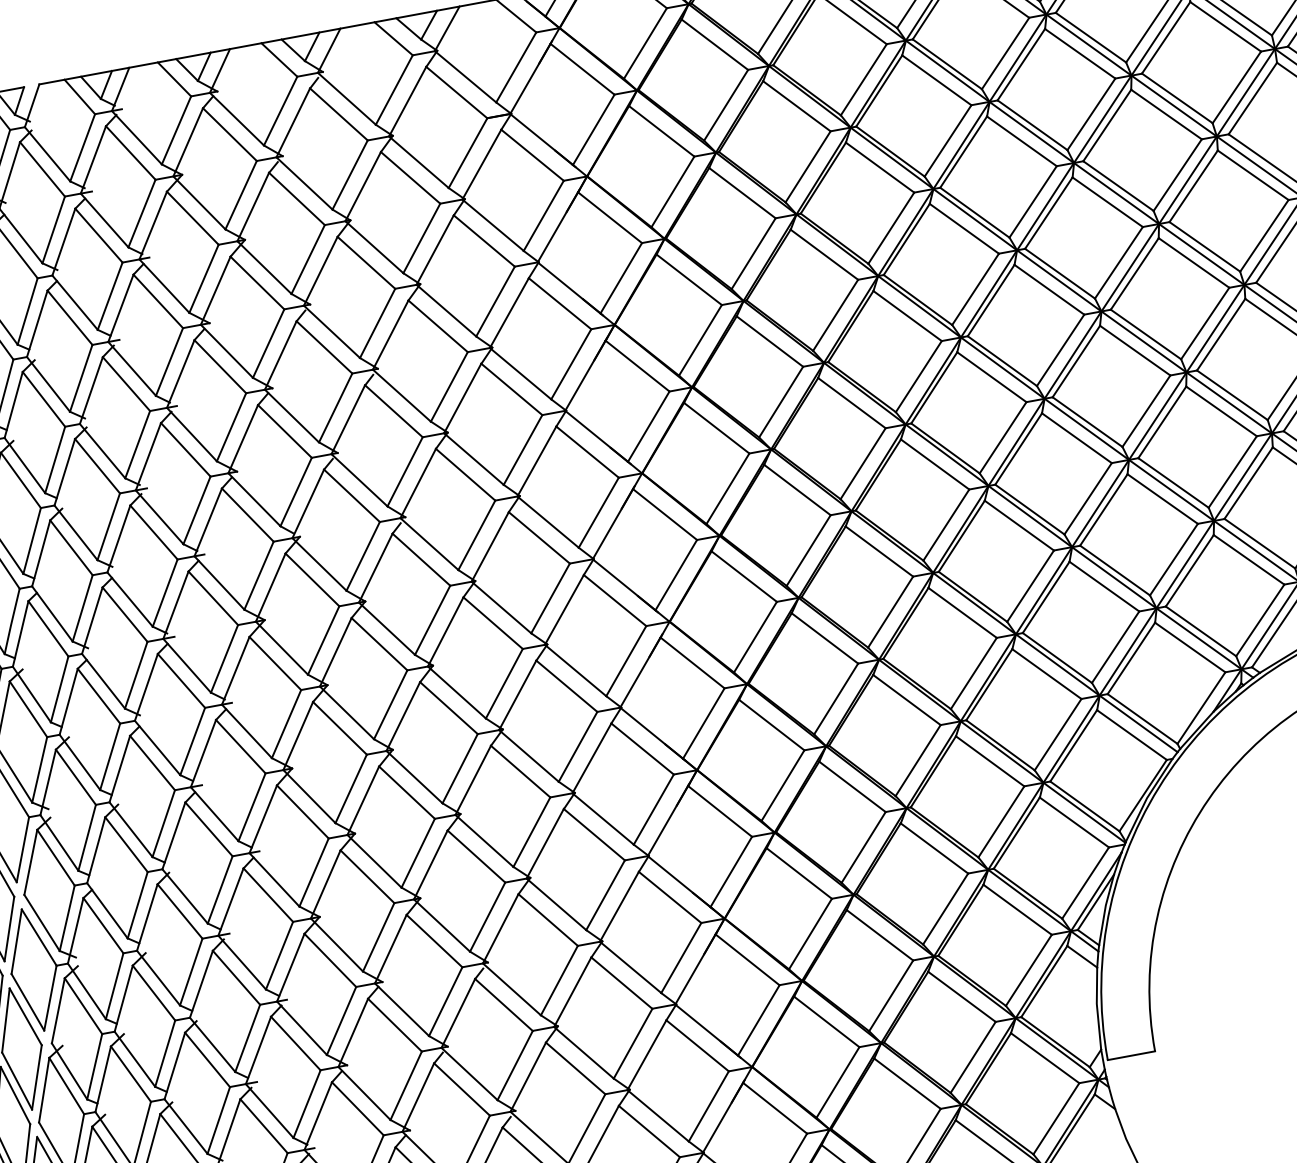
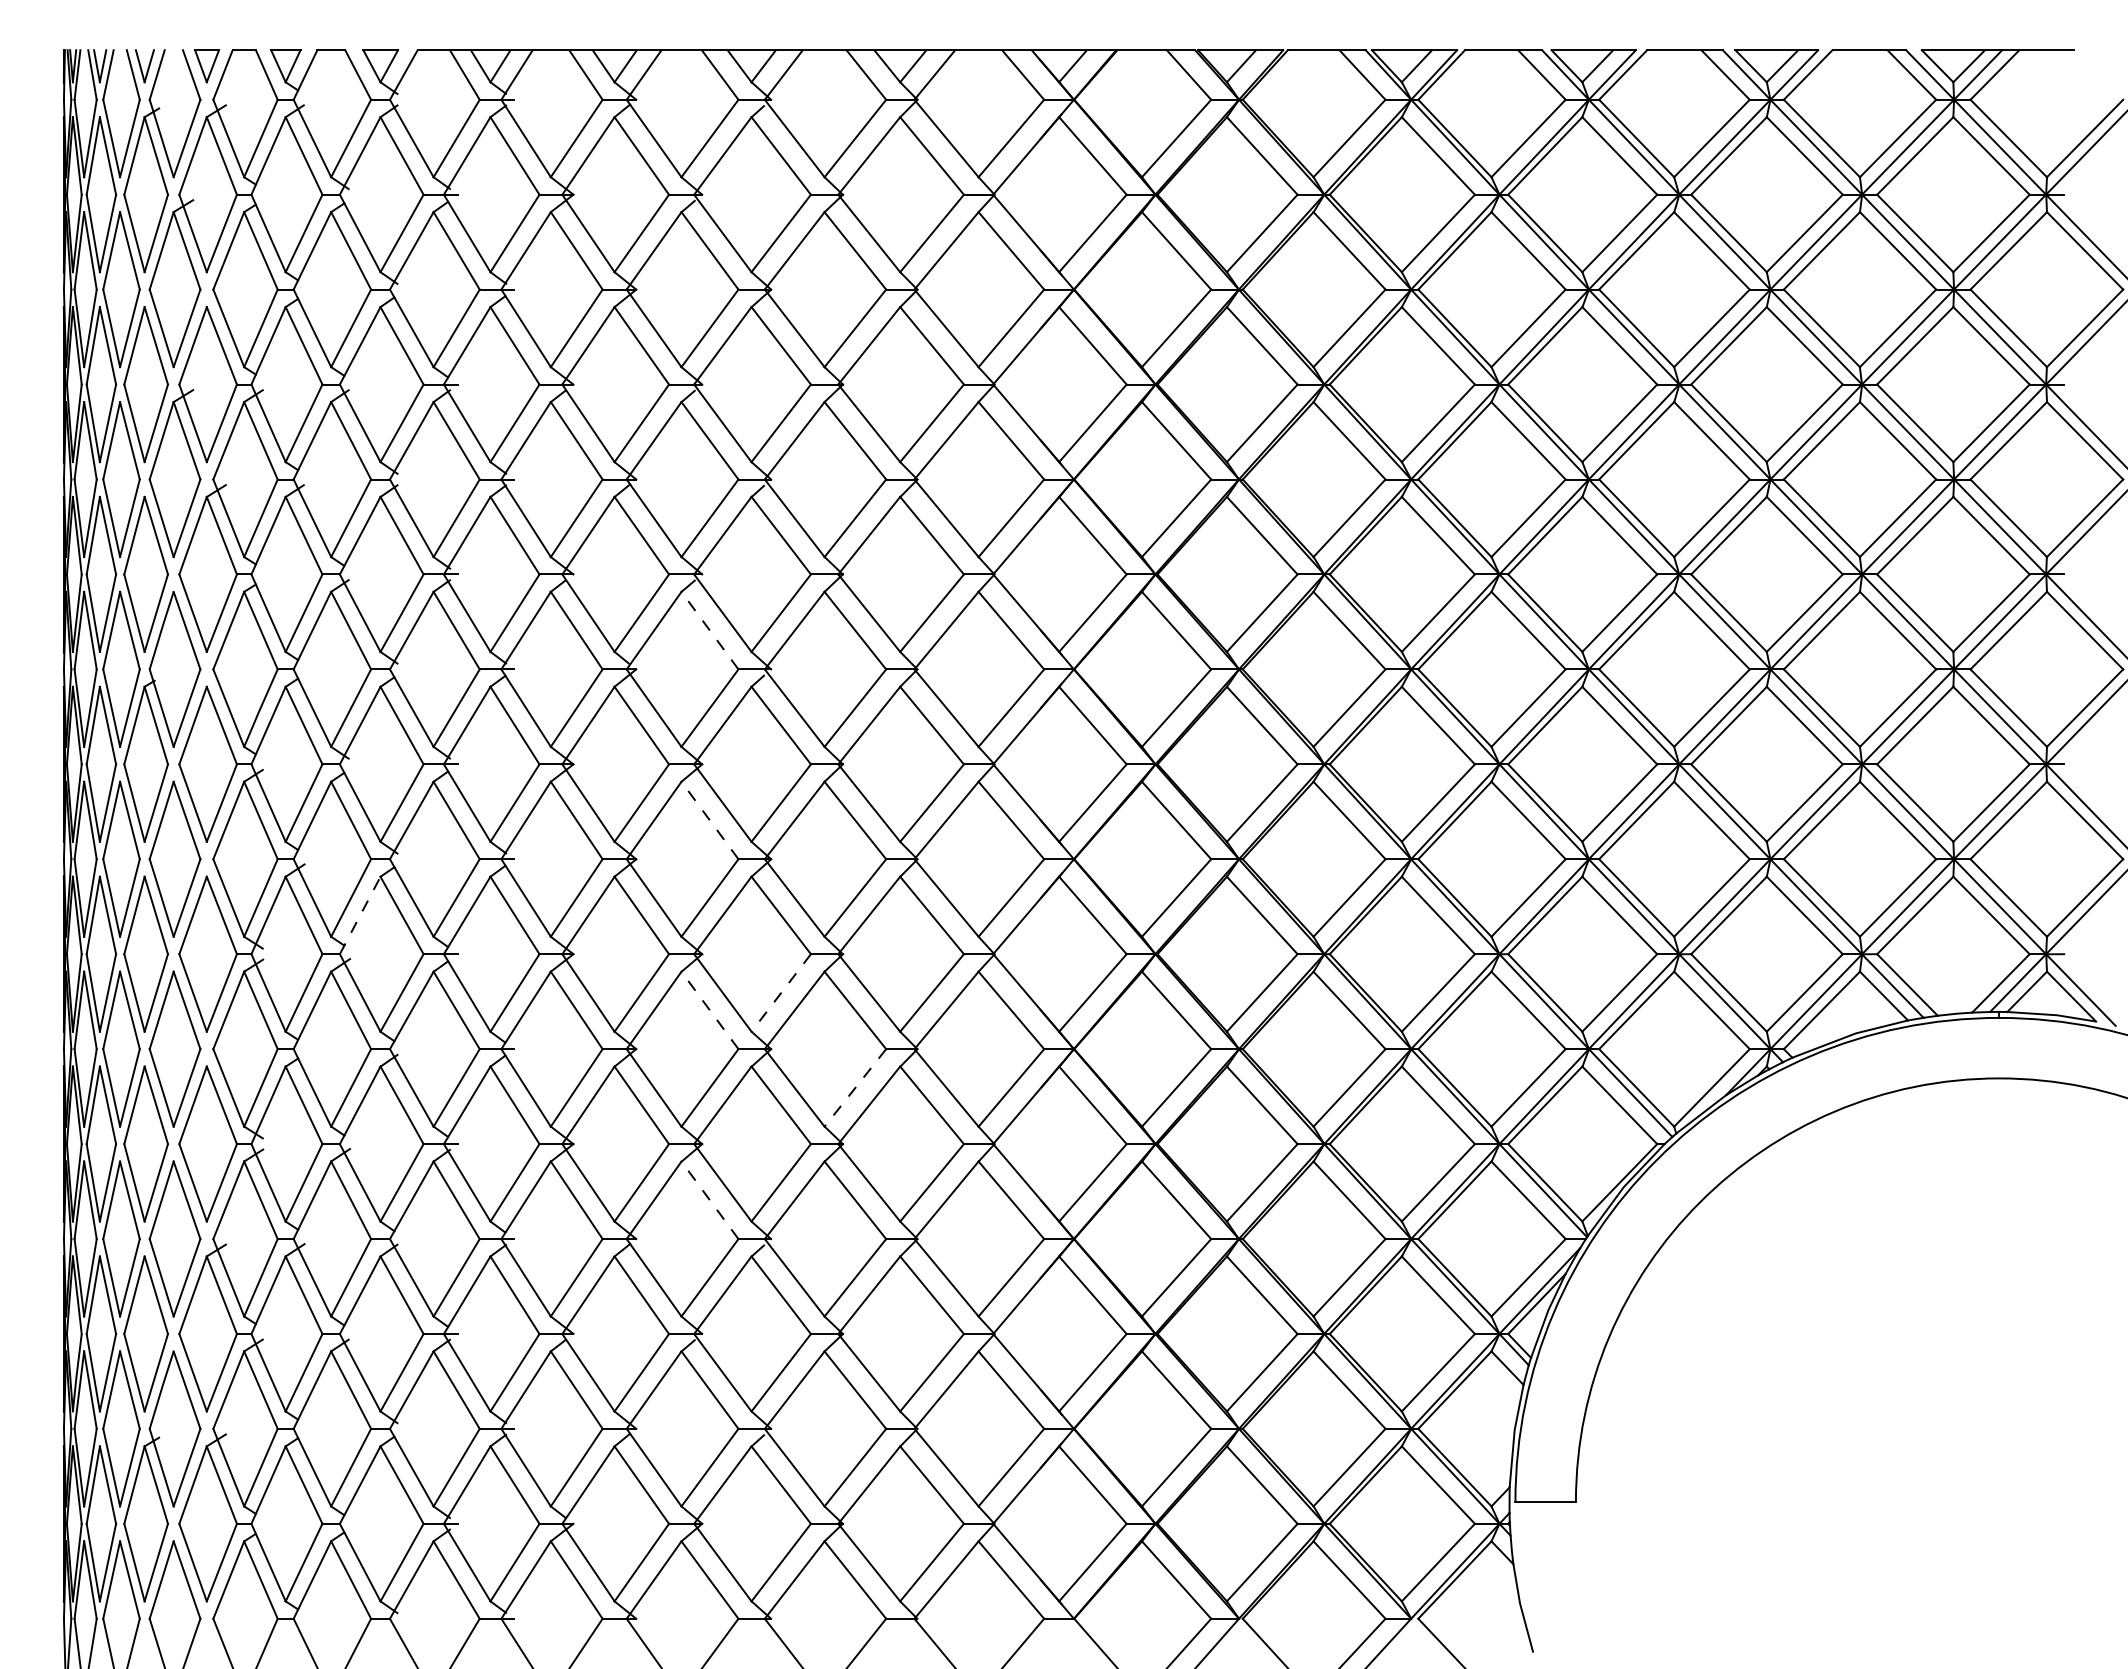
line: (351, 495) -> (709, 630), solid -> dashed
line: (379, 644) -> (709, 820), solid -> dashed
line: (460, 768) -> (781, 992), solid -> dashed
line: (120, 769) -> (360, 915), solid -> dashed
line: (406, 792) -> (709, 1010), solid -> dashed
line: (531, 831) -> (855, 1087), solid -> dashed
line: (434, 940) -> (709, 1199), solid -> dashed

